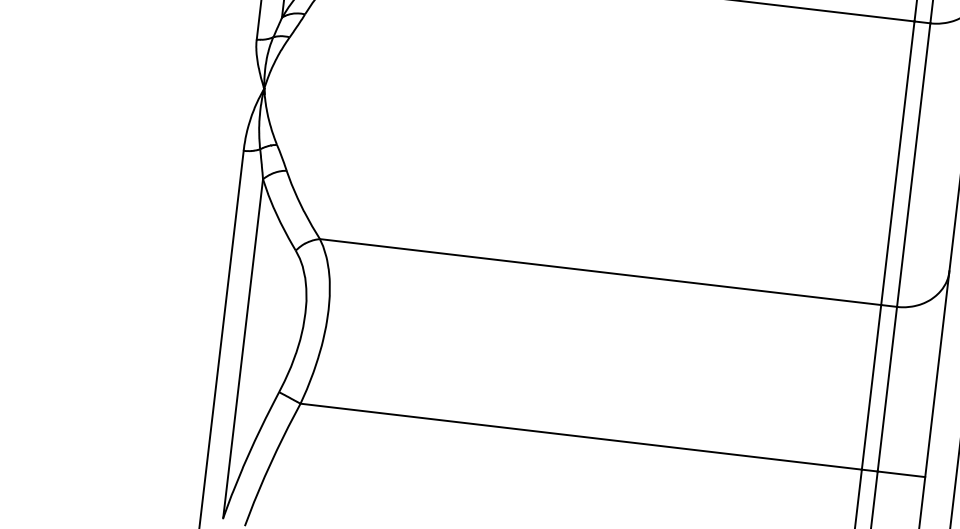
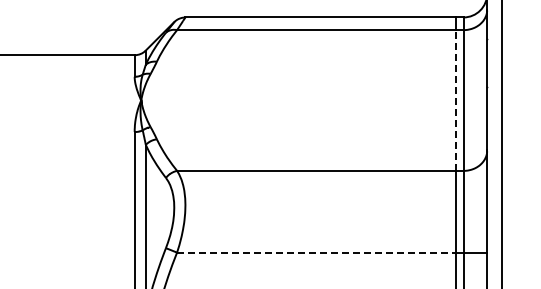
line: (897, 163) -> (455, 100), solid -> dashed
line: (581, 436) -> (316, 252), solid -> dashed

